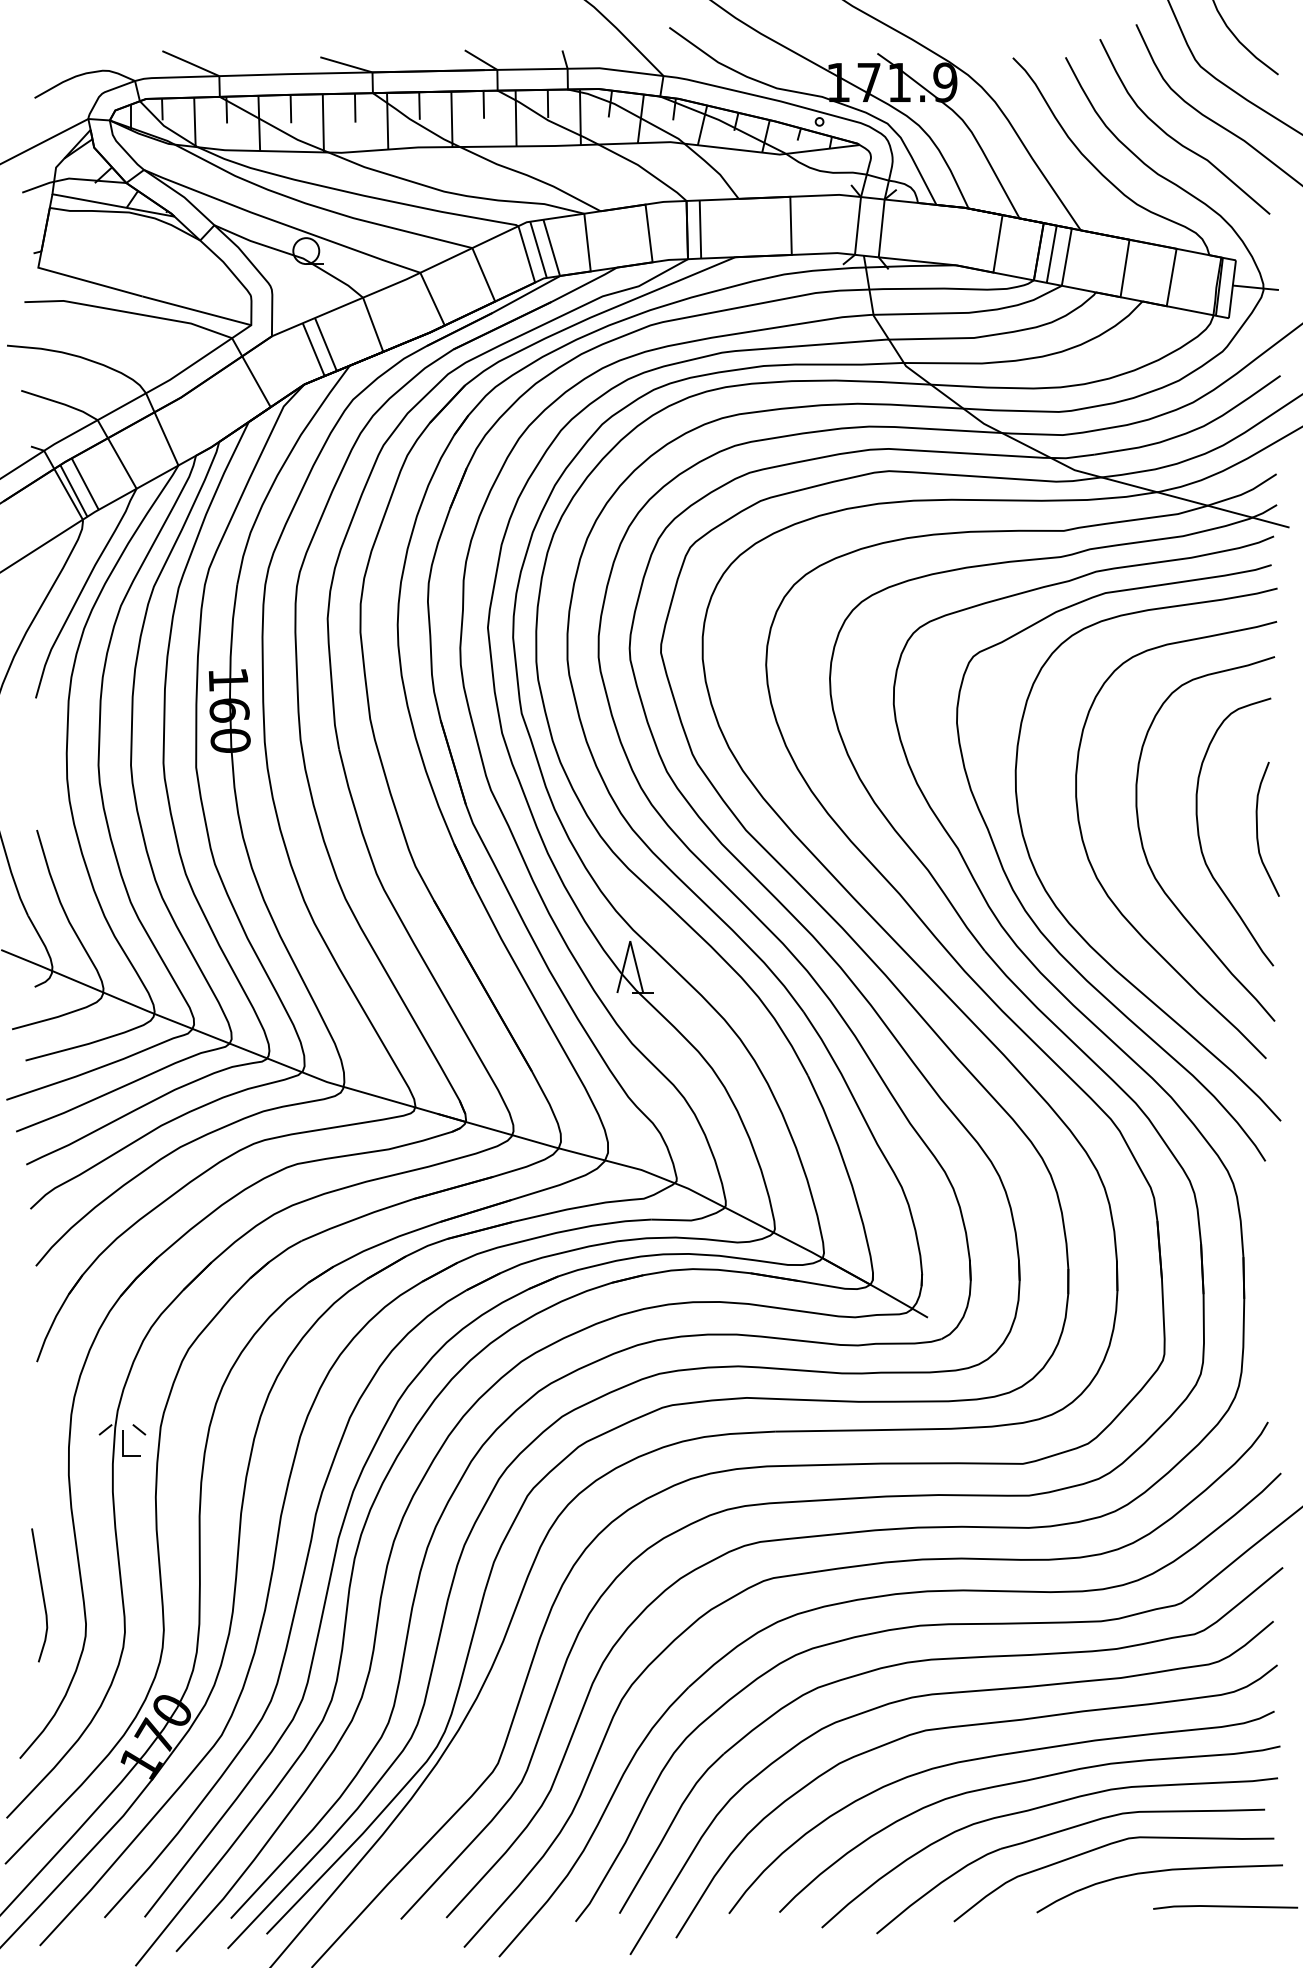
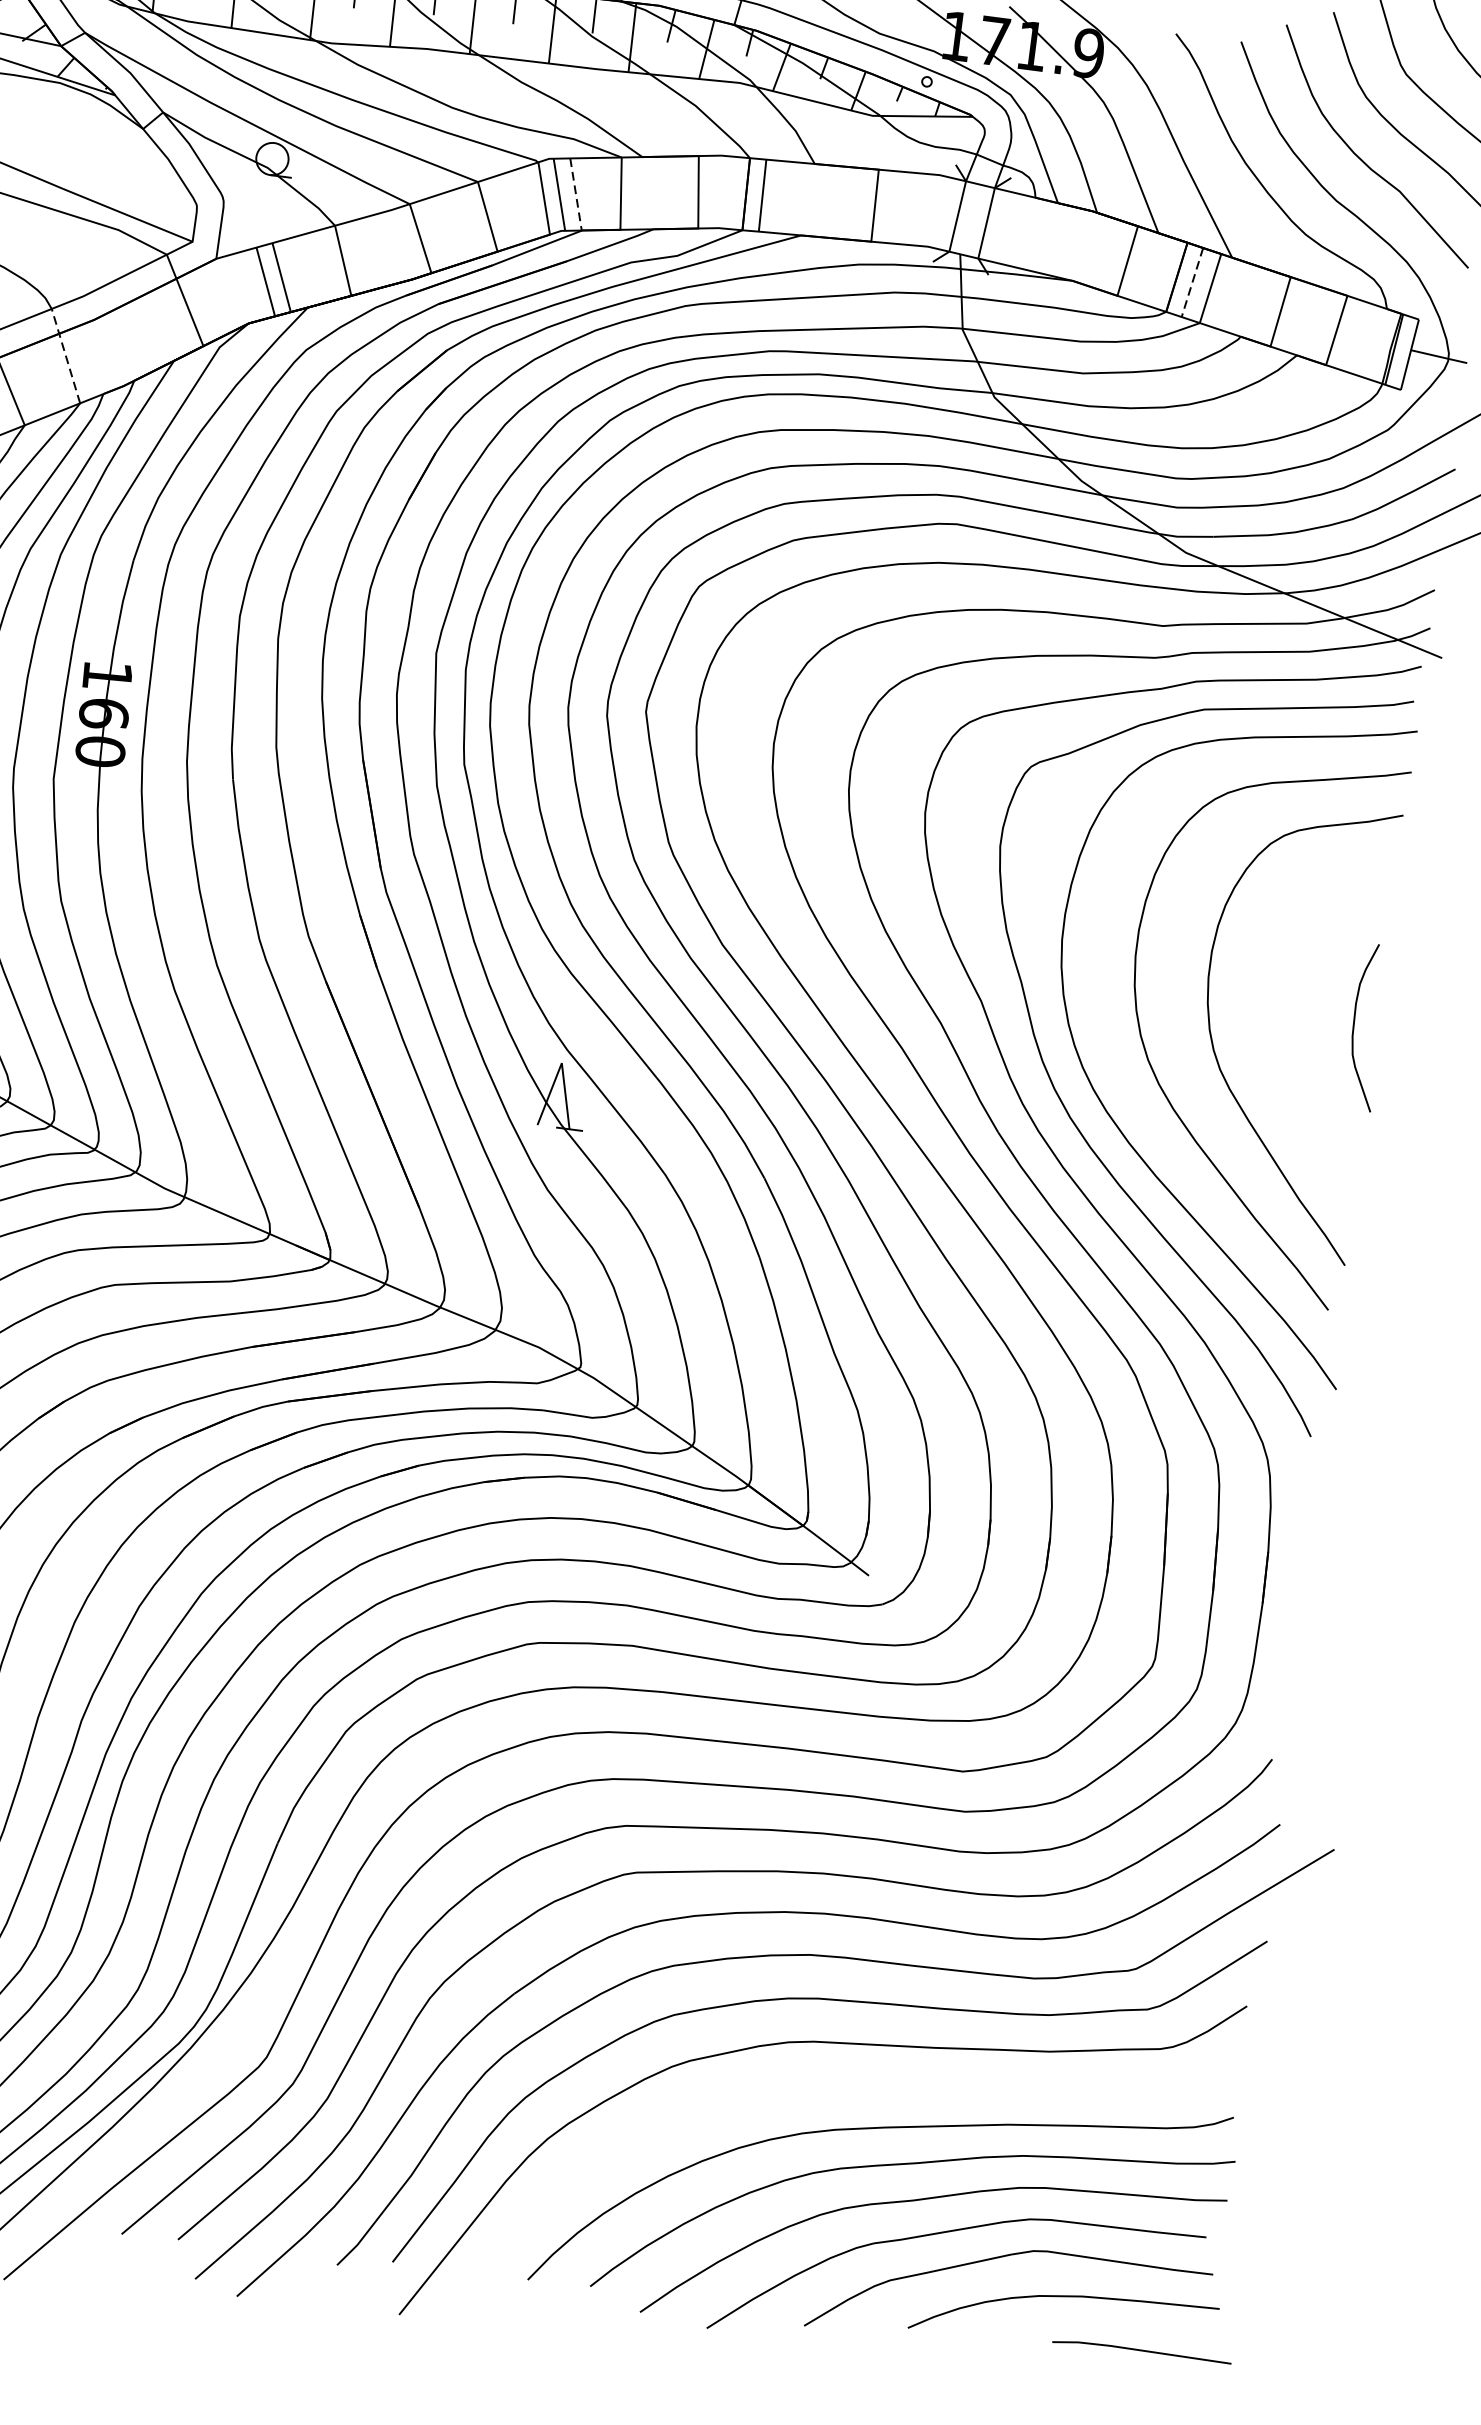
line: (551, 248) -> (575, 195), solid -> dashed
line: (1051, 254) -> (1192, 282), solid -> dashed
line: (161, 428) -> (65, 354), solid -> dashed
curve: (1200, 838) -> (1282, 1027), removed
curve: (970, 1726) -> (855, 2087), removed

